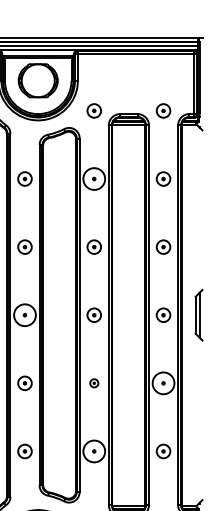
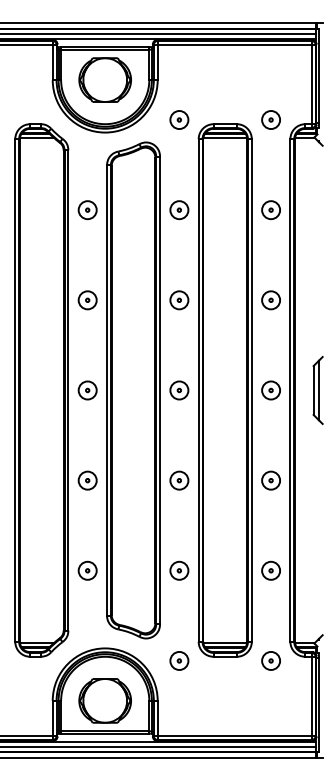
circle: (94, 179) -> (179, 210), size x0.62
circle: (24, 315) -> (87, 390), size x0.62
part: (94, 383) -> (179, 480), size x1.67
circle: (163, 383) -> (271, 480), size x0.62
circle: (94, 451) -> (179, 570), size x0.62

